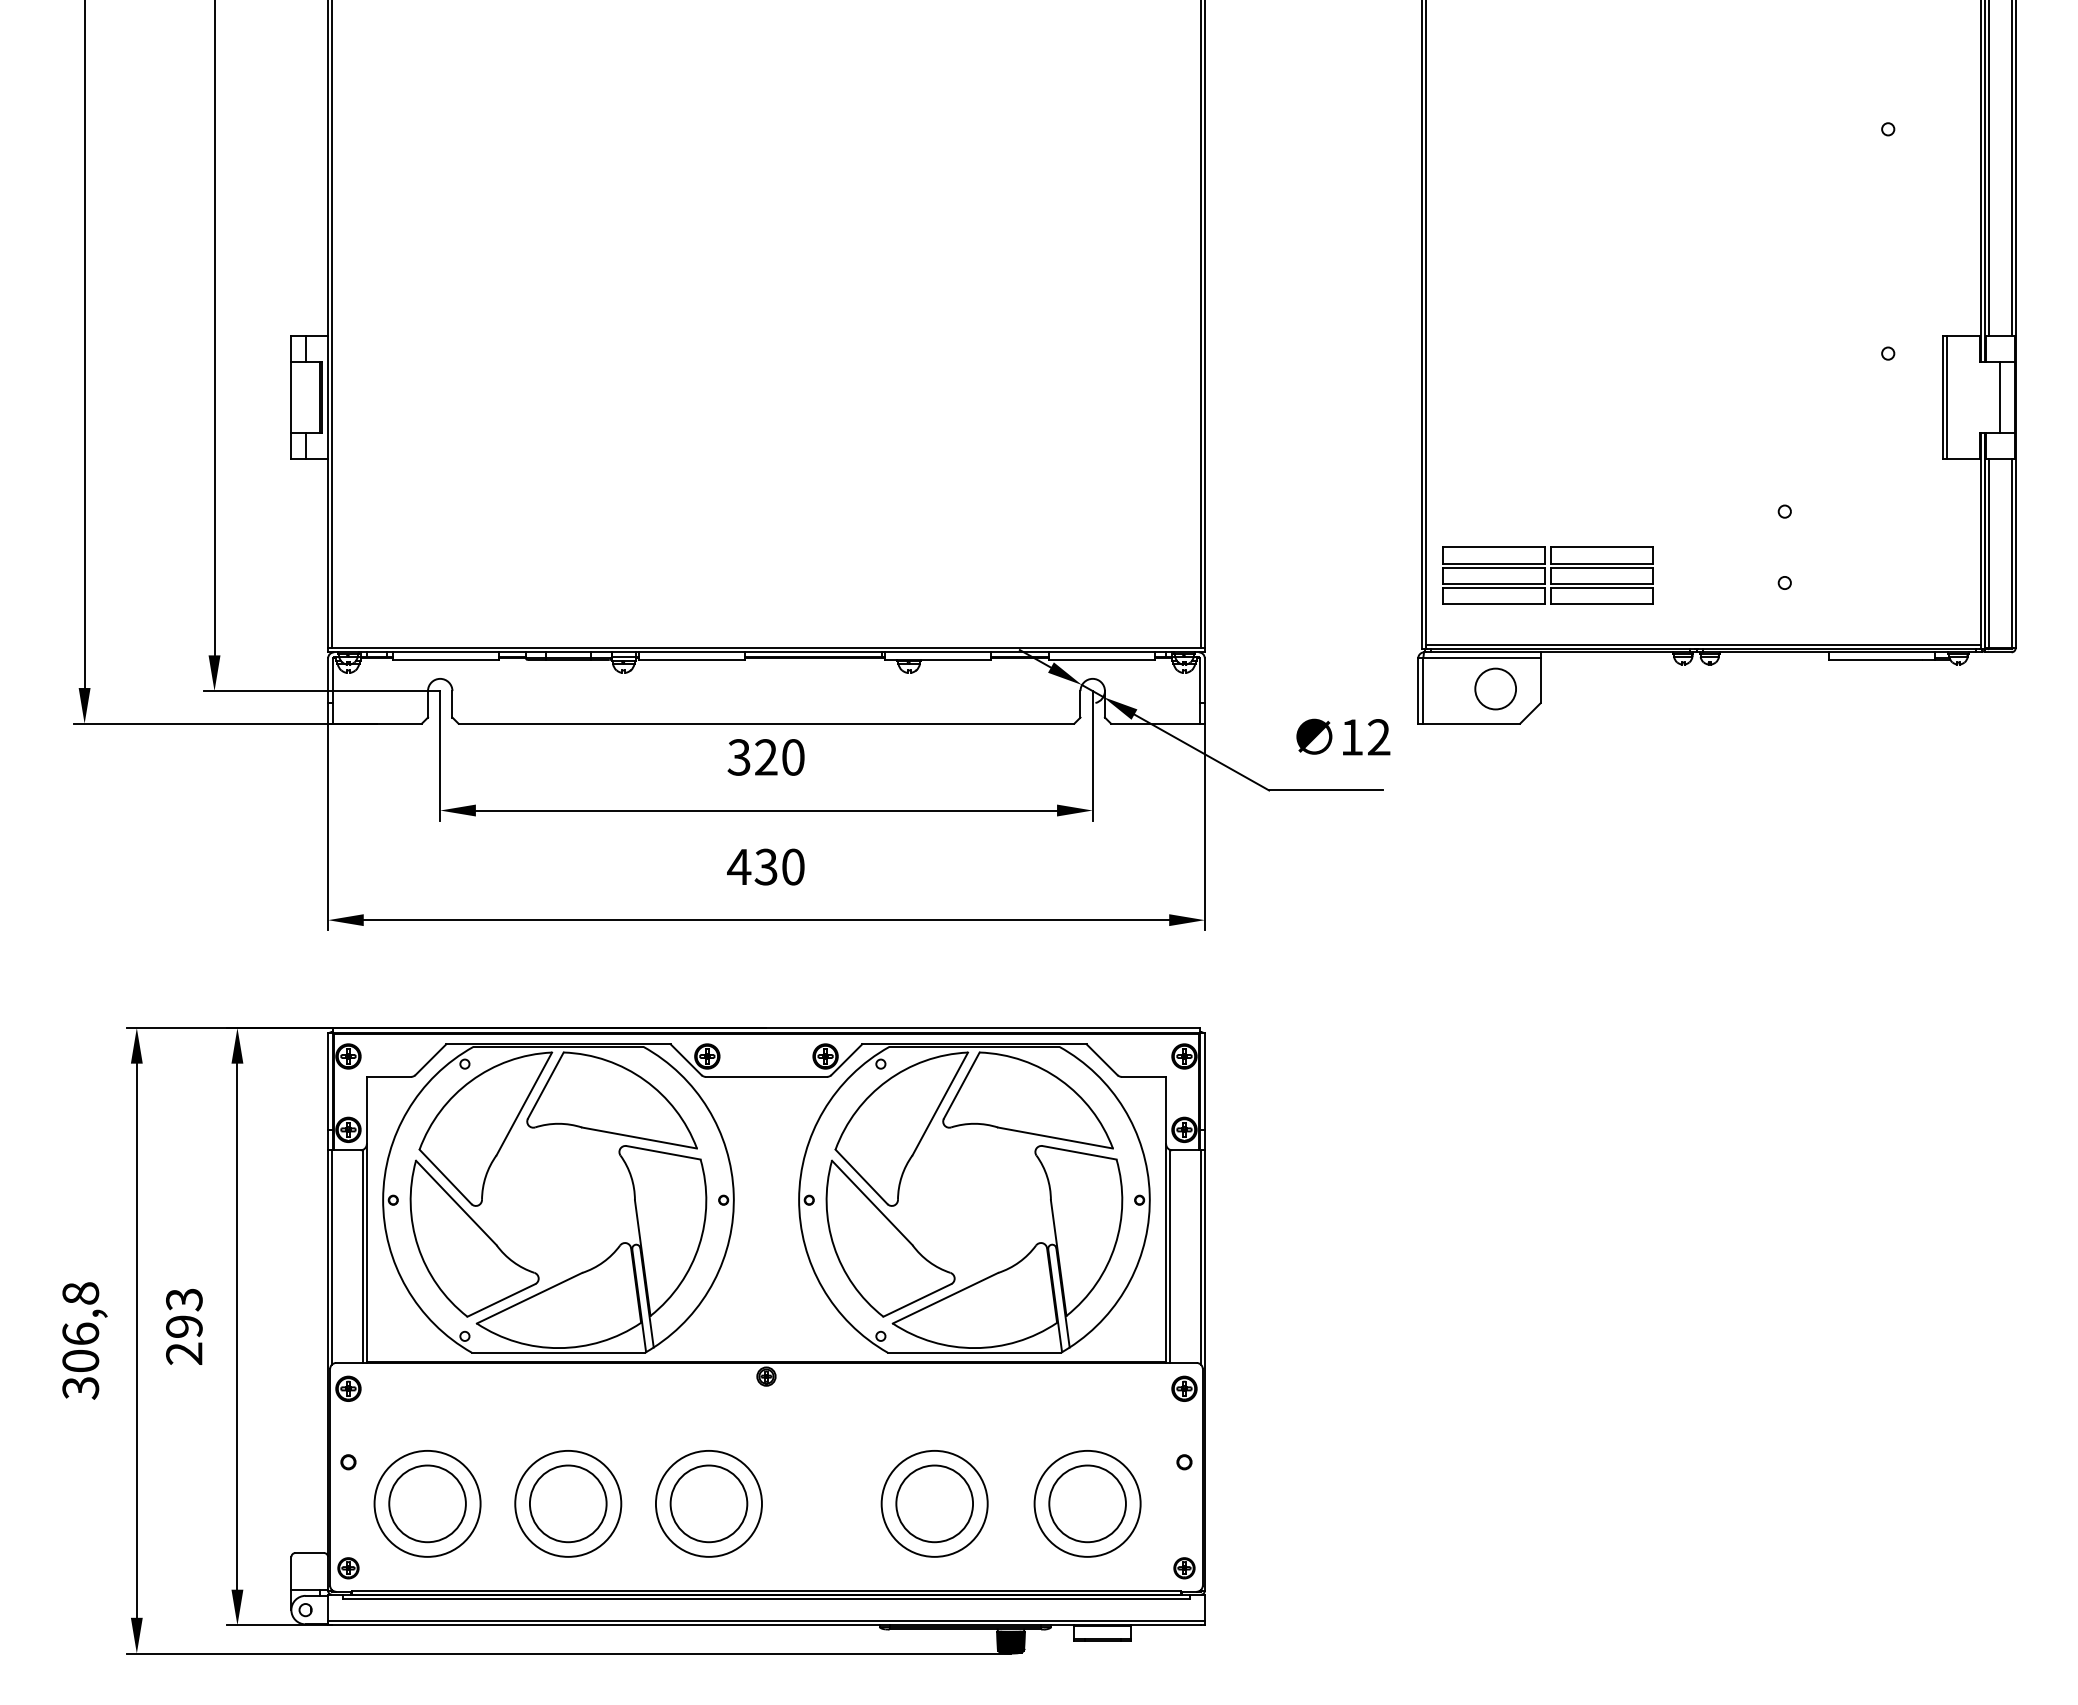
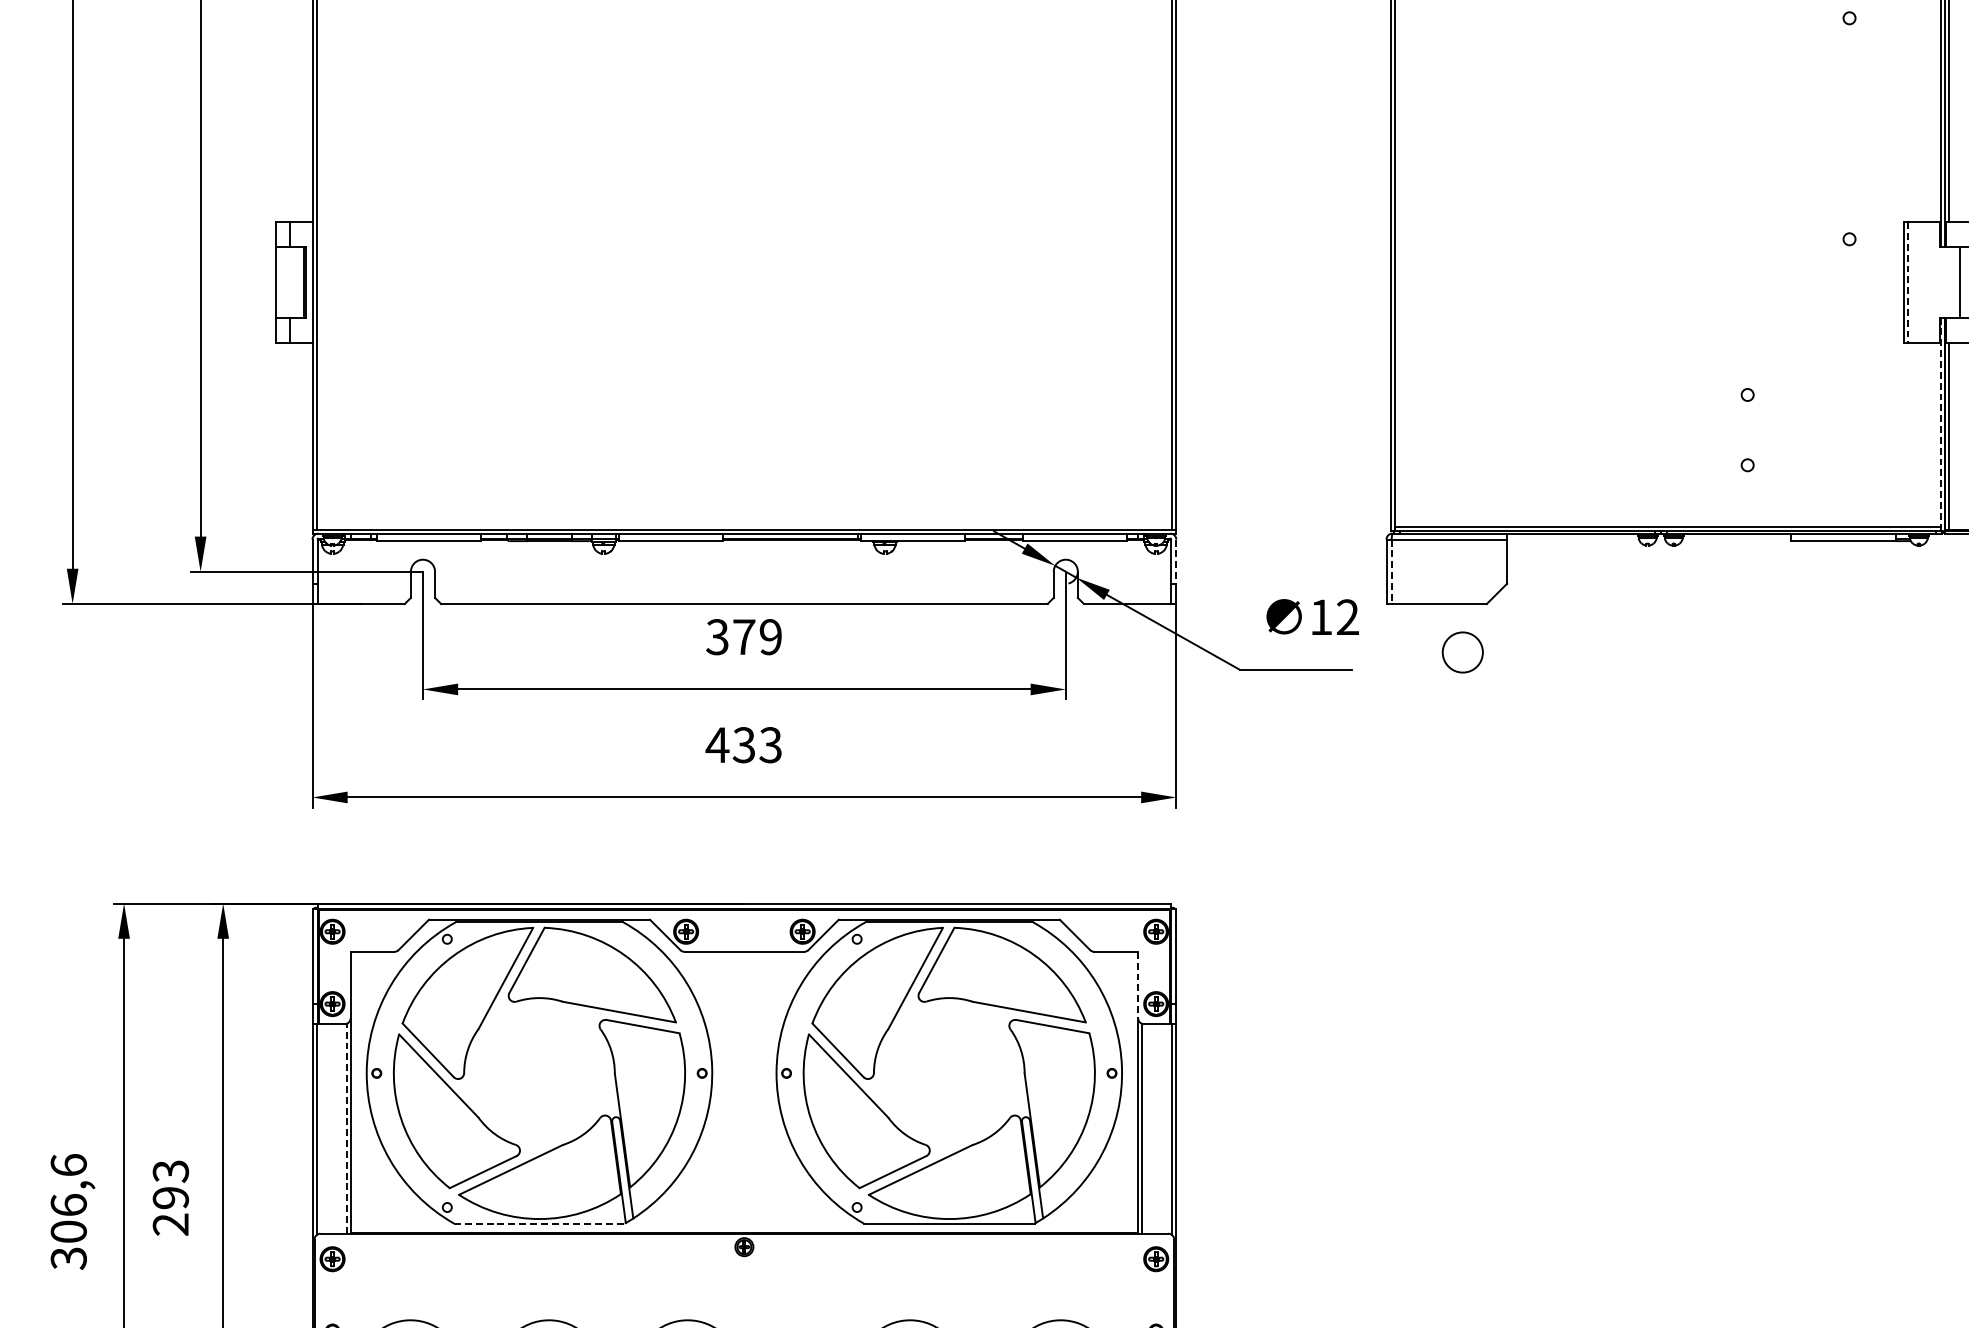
line: (1947, 397) -> (1907, 282), solid -> dashed
line: (1980, 539) -> (1940, 422), solid -> dashed
part: (1547, 575) -> (1513, 457), removed
line: (1204, 681) -> (1175, 562), solid -> dashed
circle: (1495, 688) -> (1462, 651), moved
line: (1423, 691) -> (1391, 572), solid -> dashed
text: (779, 757) -> (757, 637), 320 -> 379
text: (792, 866) -> (770, 744), 430 -> 433
line: (1166, 1110) -> (1138, 984), solid -> dashed
line: (362, 1256) -> (346, 1128), solid -> dashed
text: (80, 1293) -> (68, 1165), 306,8 -> 306,6
line: (558, 1352) -> (539, 1223), solid -> dashed

